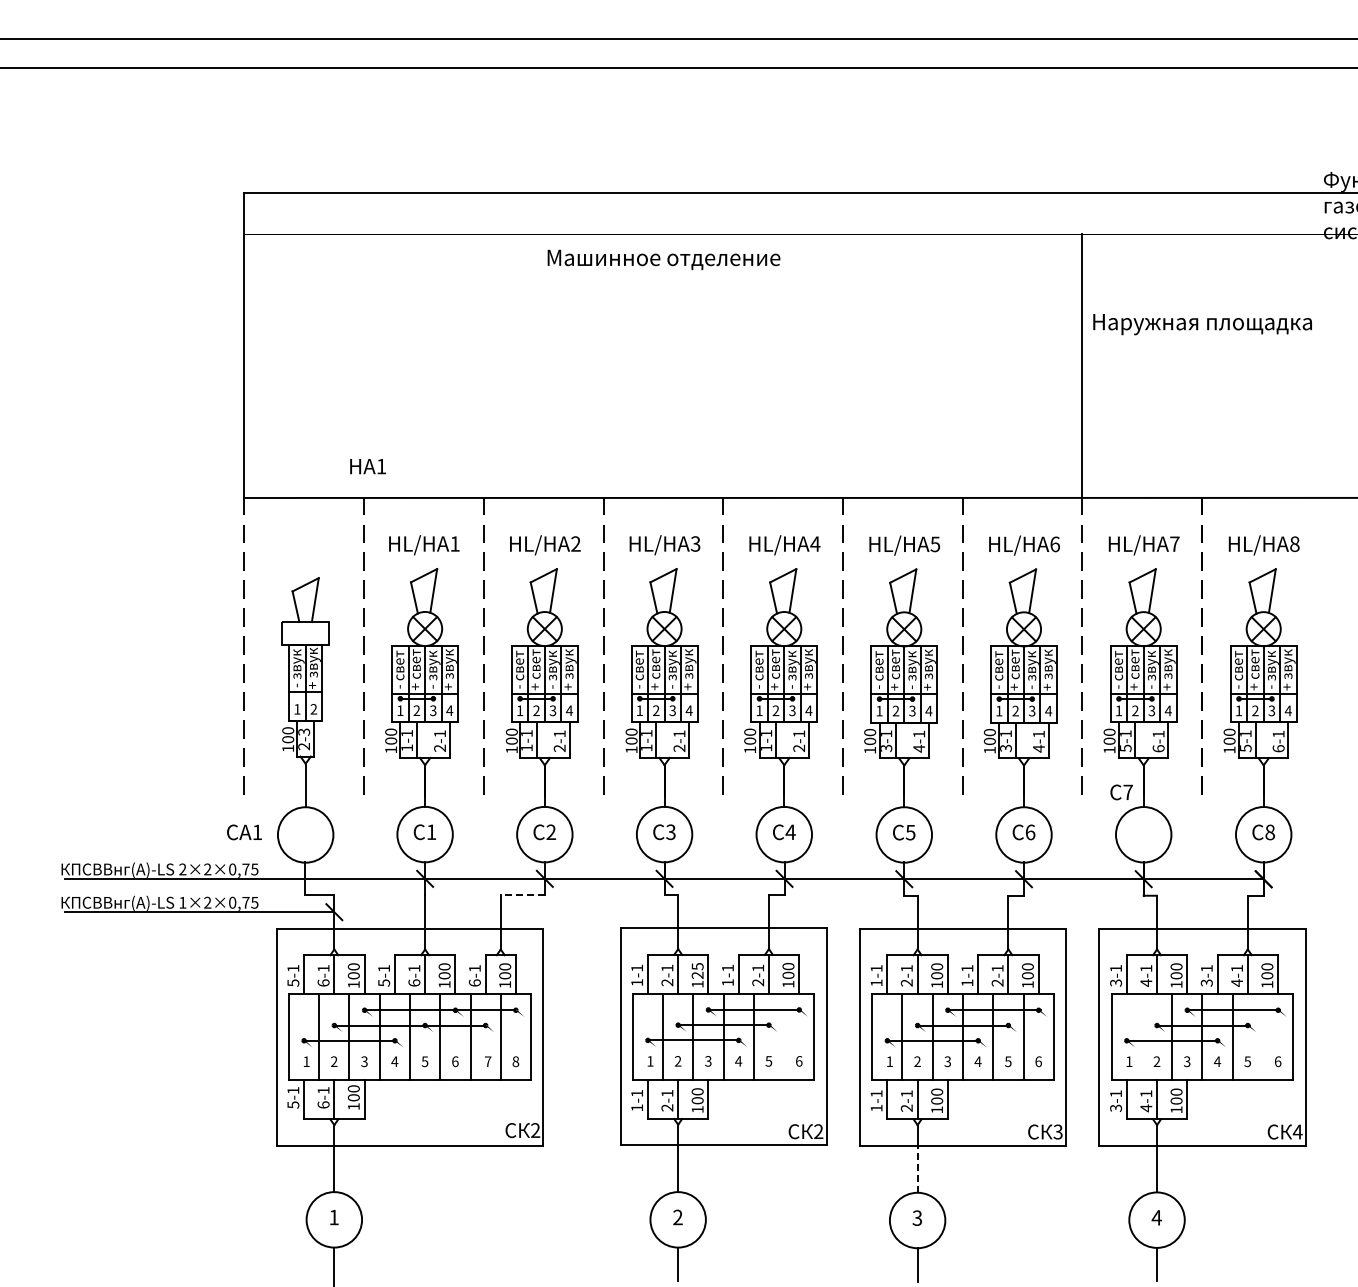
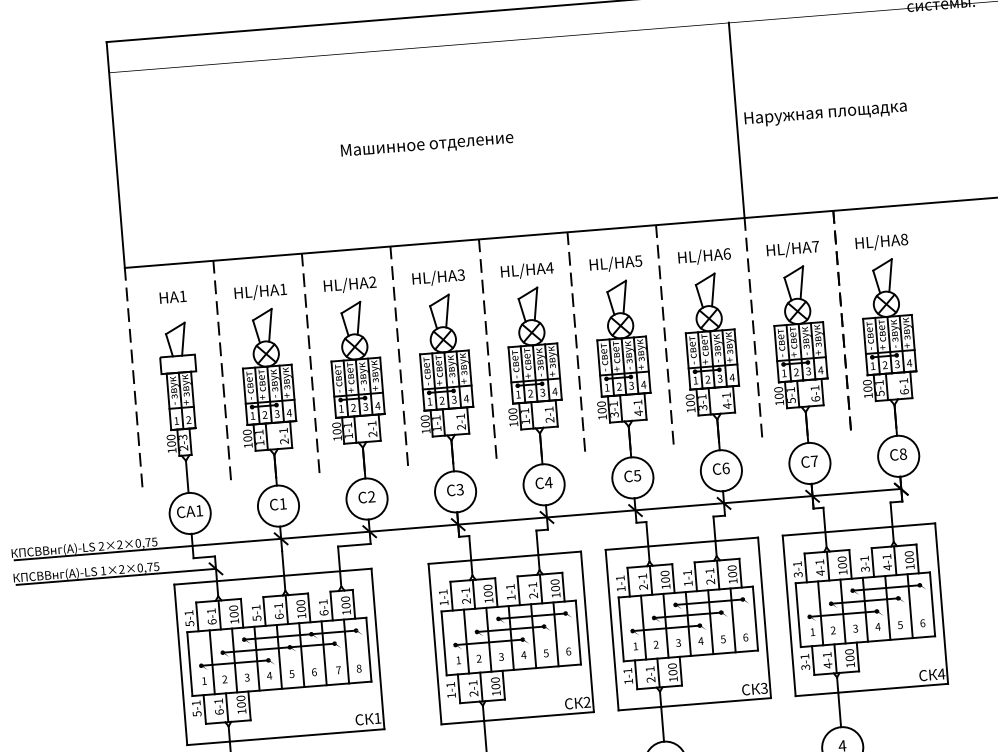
text: (663, 259) -> (426, 145), moved
text: (1202, 324) -> (825, 113), moved
text: (367, 466) -> (172, 297), moved
text: (1121, 792) -> (809, 461), moved
text: (244, 832) -> (189, 511), moved
line: (522, 895) -> (354, 545), dashed -> solid
text: (697, 971) -> (488, 591), 125 -> 100
line: (784, 1036) -> (556, 634), added
line: (1141, 1037) -> (820, 613), added
line: (1262, 1037) -> (909, 606), added
text: (535, 1130) -> (377, 718), 2 -> 1
line: (917, 1169) -> (662, 724), dashed -> solid

